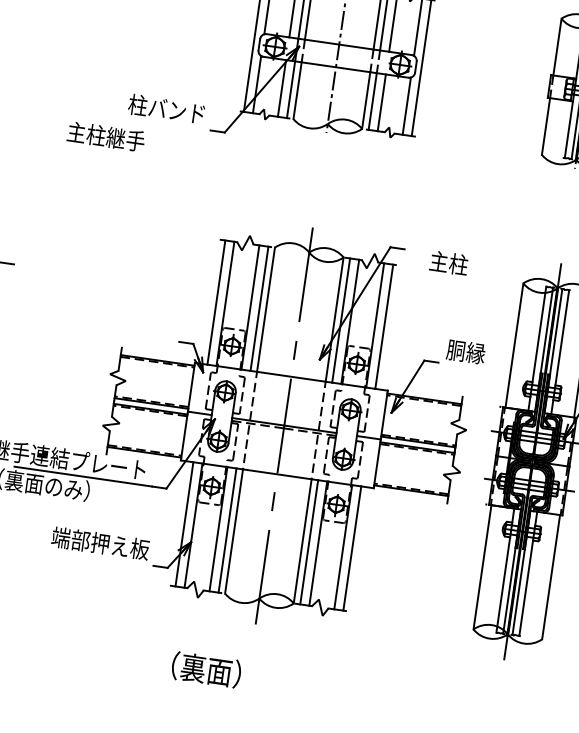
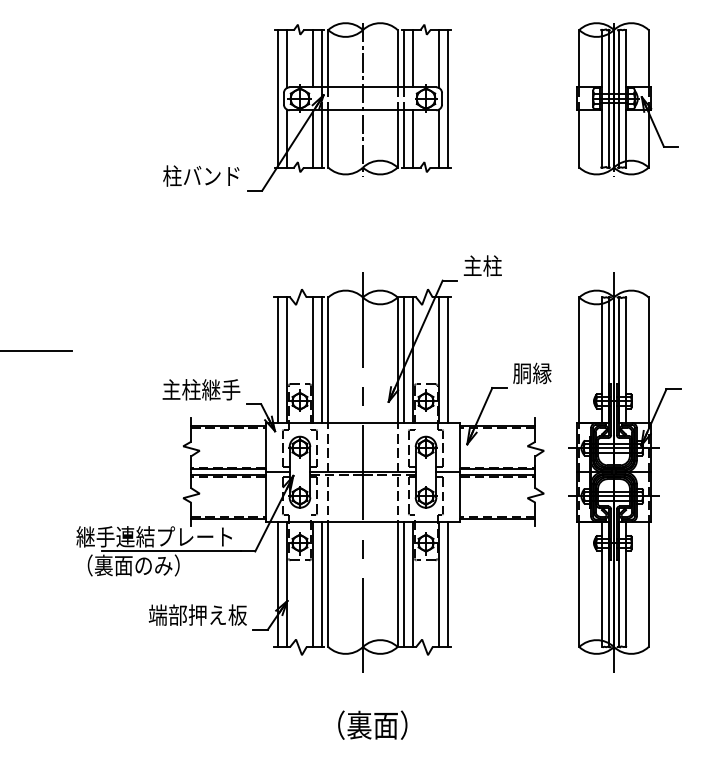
text: (106, 136) -> (201, 389), moved
text: (448, 262) -> (482, 265), moved
text: (206, 669) -> (372, 724), moved

